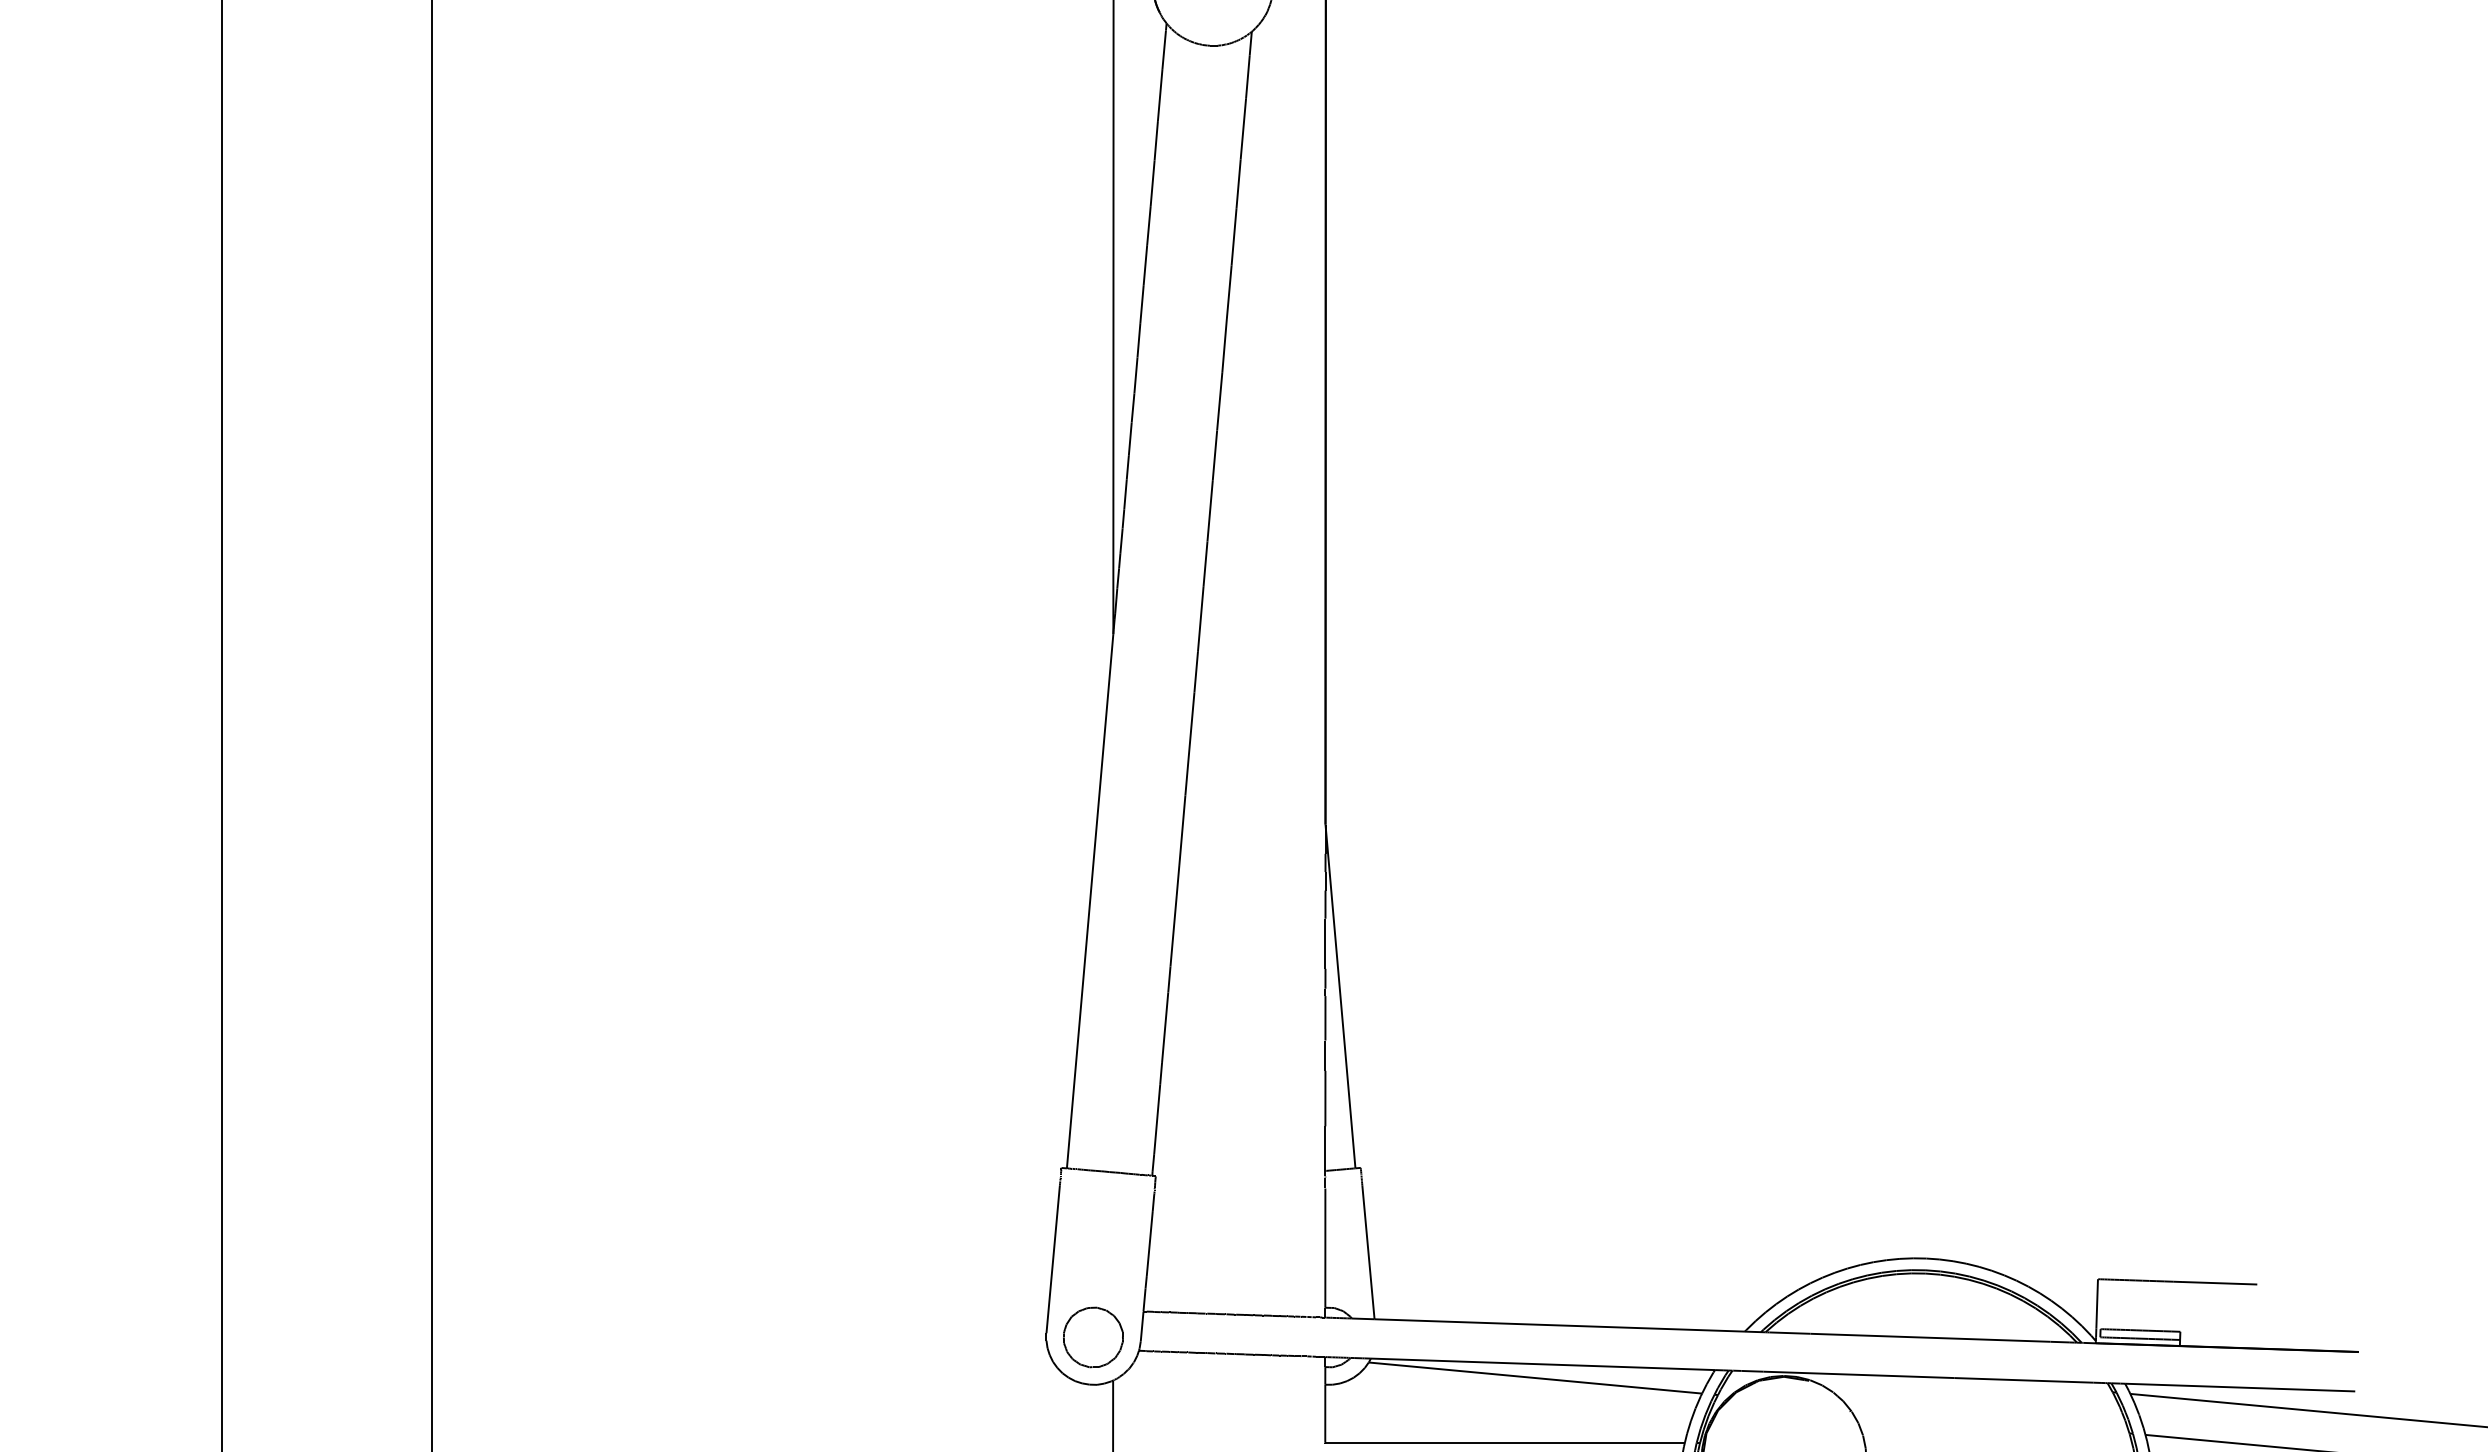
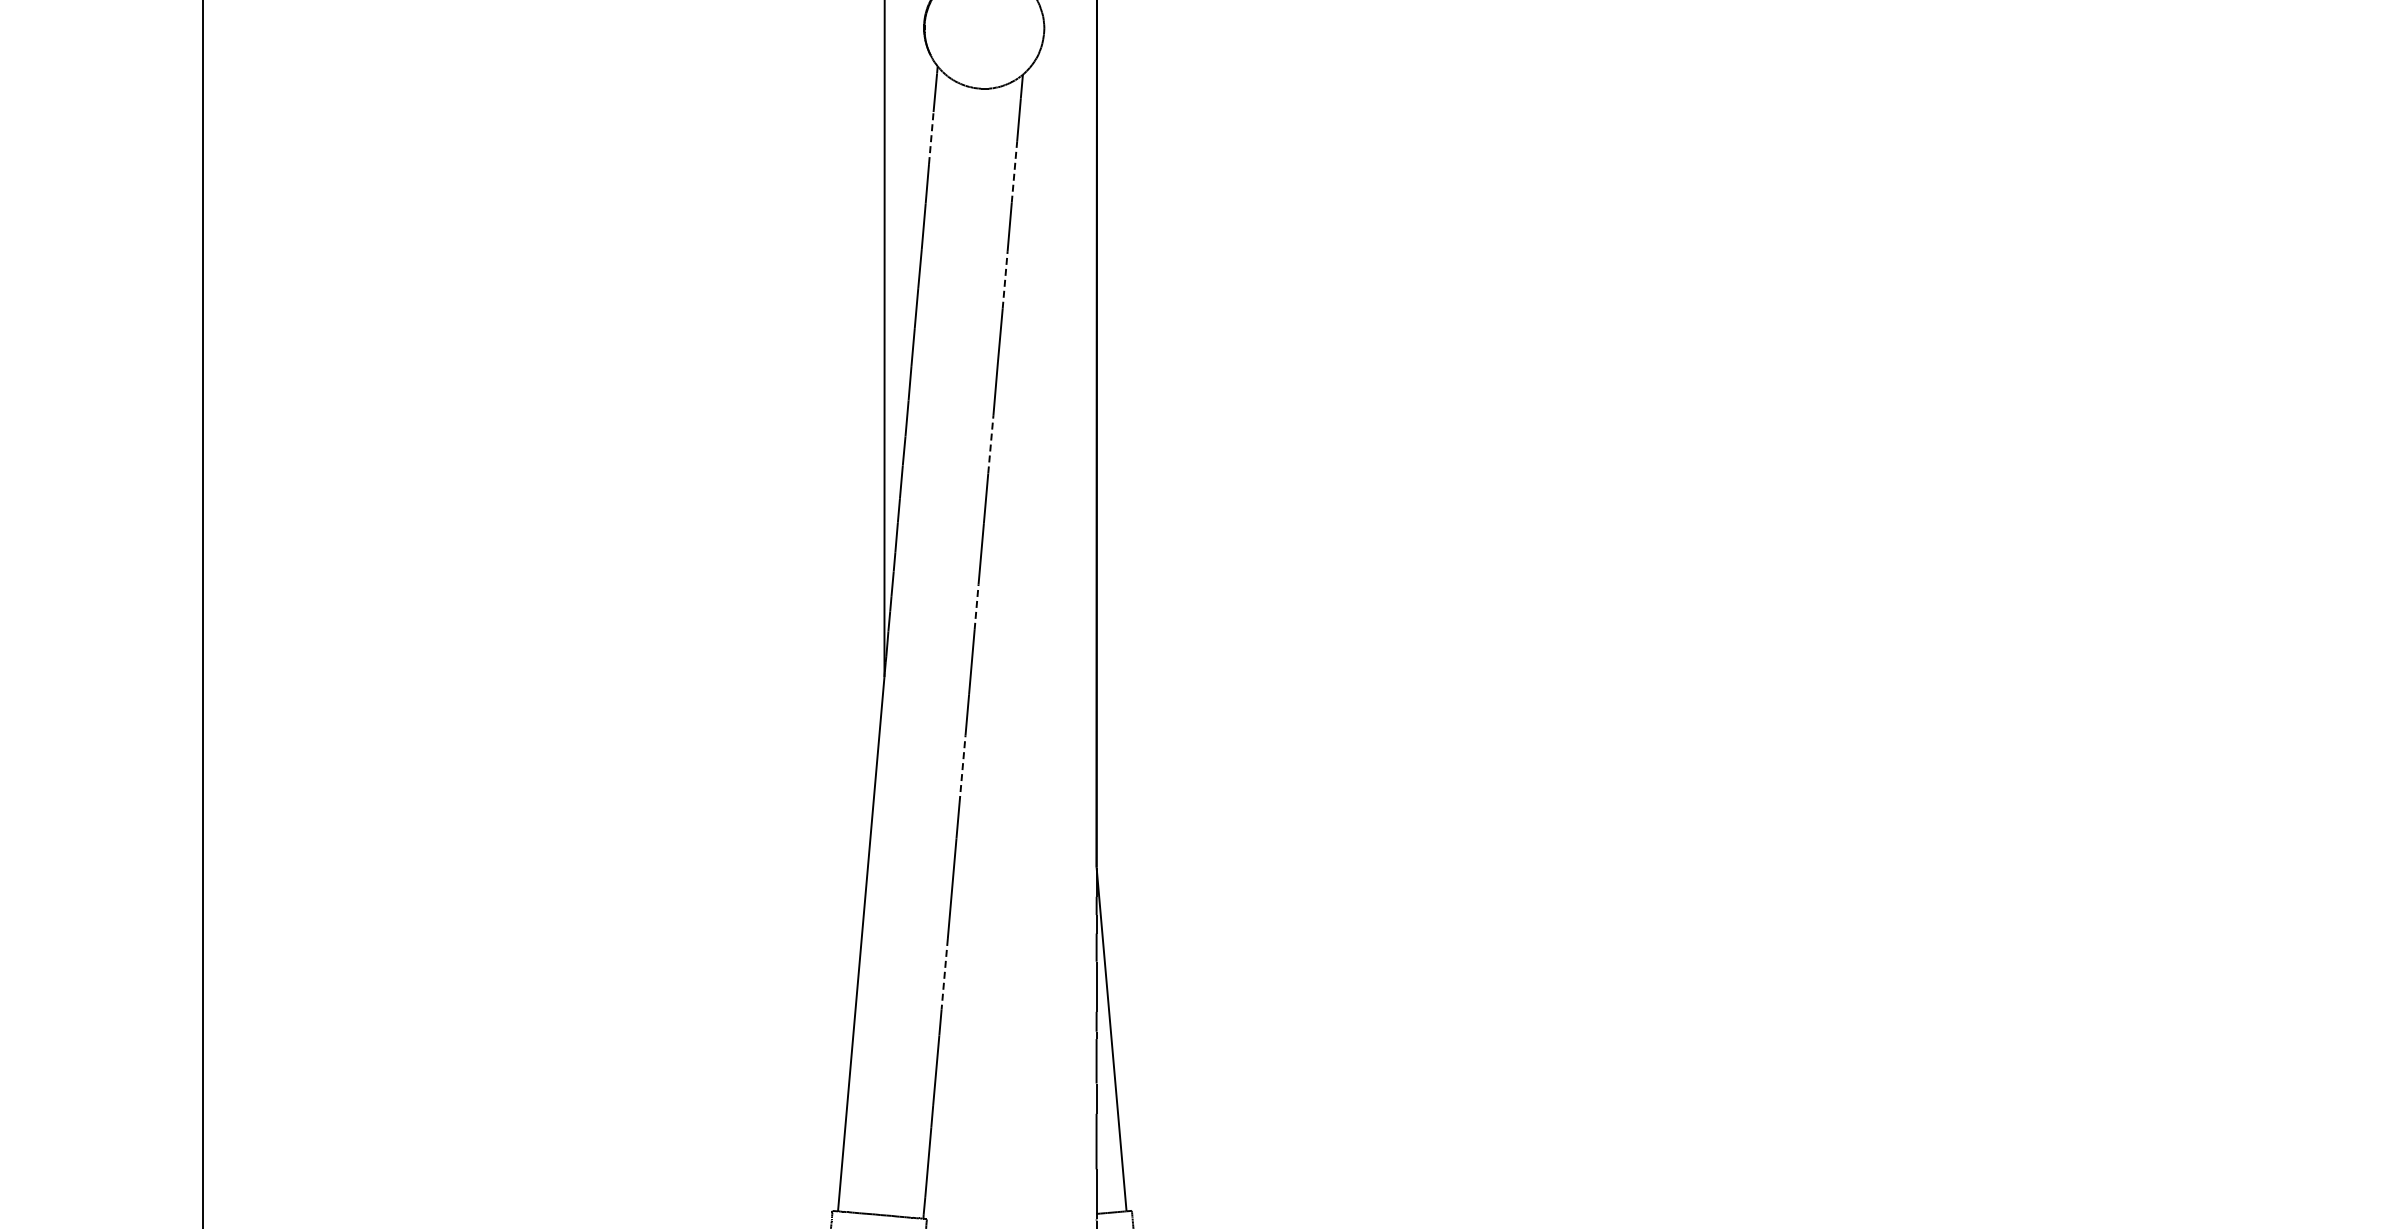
line: (1160, 94) -> (931, 137), solid -> dashed
line: (1243, 129) -> (1014, 172), solid -> dashed
line: (1234, 236) -> (1005, 279), solid -> dashed
line: (1219, 401) -> (990, 444), solid -> dashed
line: (1205, 564) -> (976, 607), solid -> dashed
line: (1191, 726) -> (962, 769), solid -> dashed
line: (1173, 931) -> (944, 974), solid -> dashed

